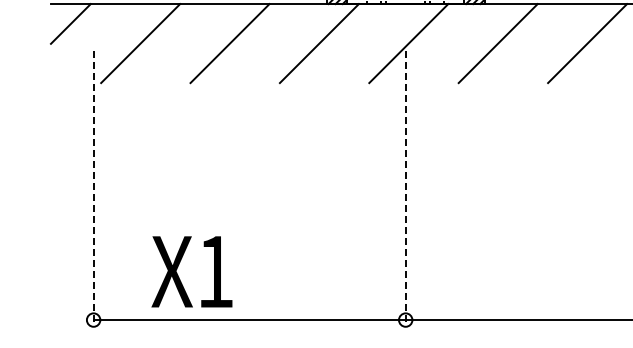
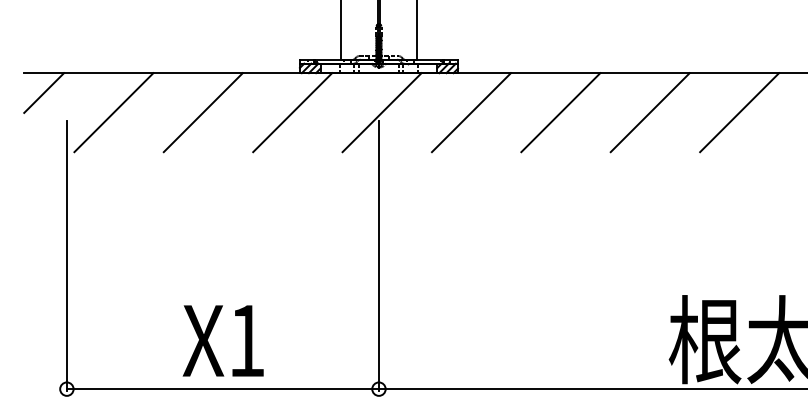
line: (93, 187) -> (66, 256), dashed -> solid
line: (405, 187) -> (378, 256), dashed -> solid
text: (191, 271) -> (222, 340), moved

